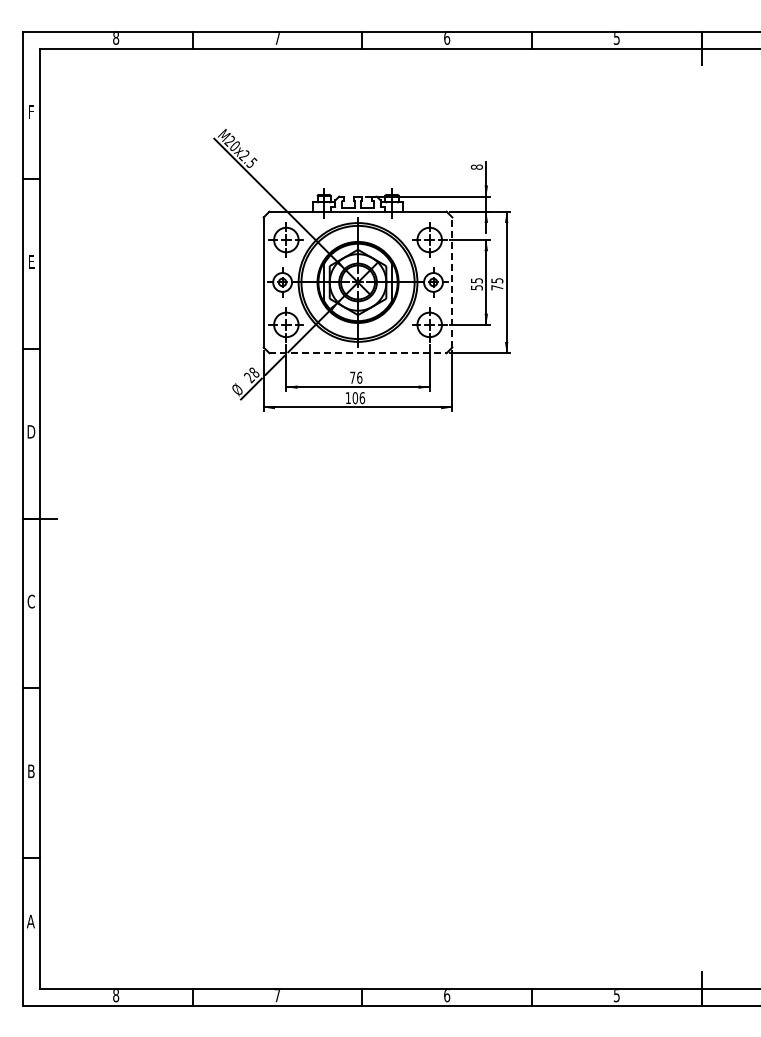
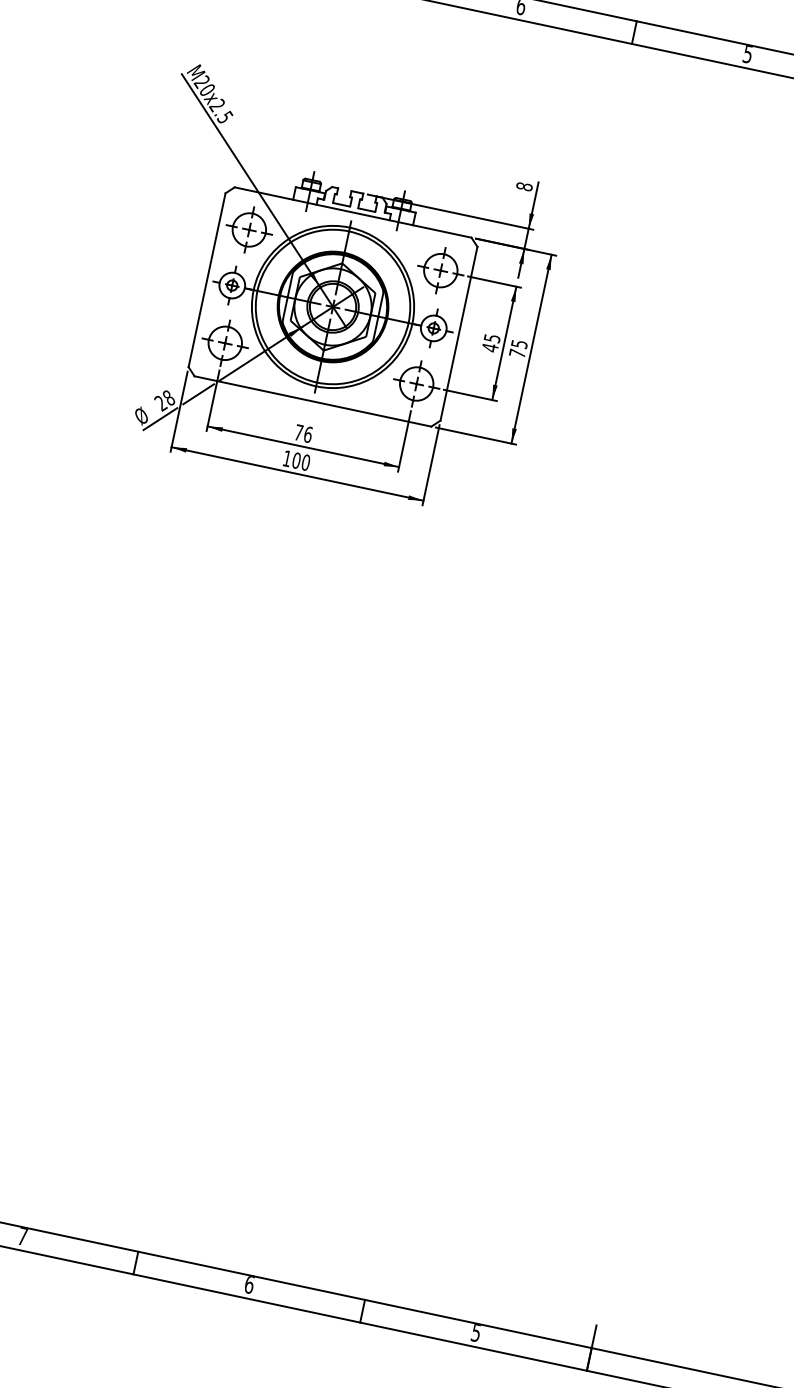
line: (452, 281) -> (459, 332), dashed -> solid
text: (476, 287) -> (489, 347), 55 -> 45
line: (358, 353) -> (313, 401), dashed -> solid
text: (362, 397) -> (306, 461), 106 -> 100

